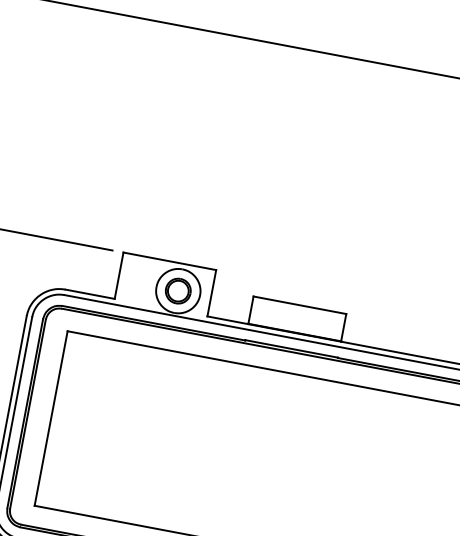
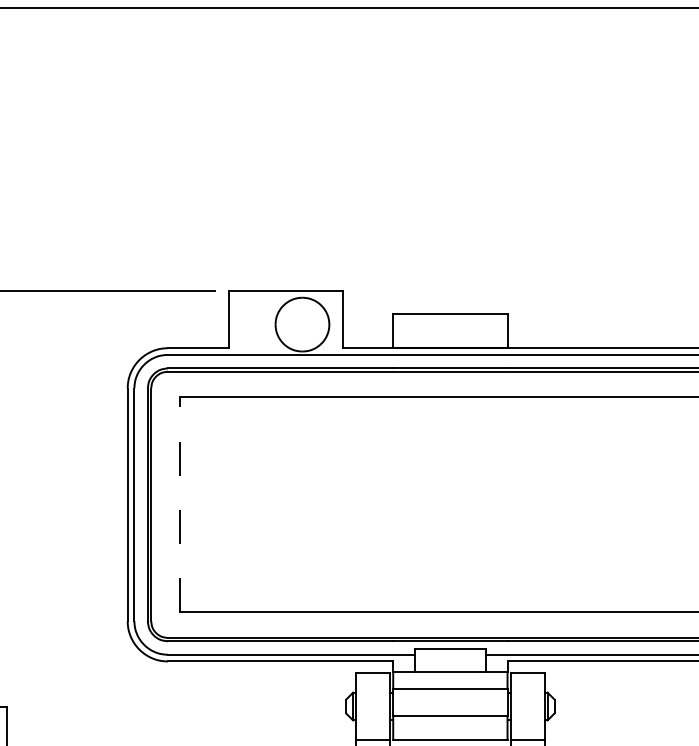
part: (178, 291) -> (302, 324), removed
line: (51, 418) -> (179, 504), solid -> dashed

